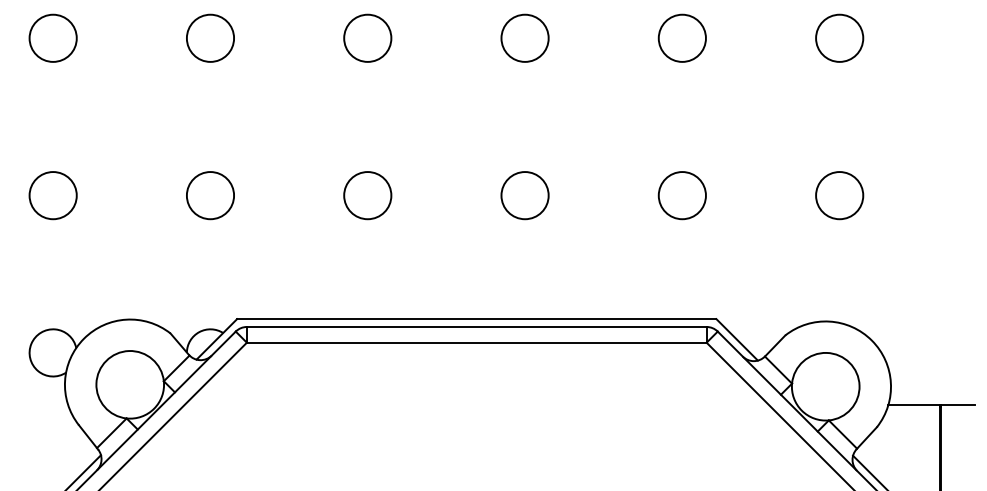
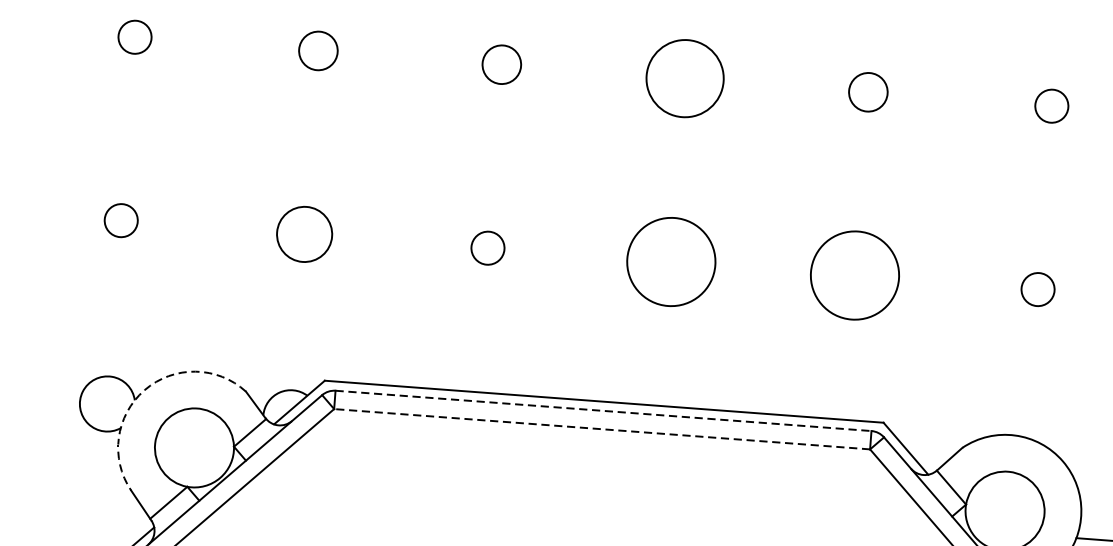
circle: (52, 37) -> (134, 36), size x0.6
circle: (210, 37) -> (318, 50), size x0.7
circle: (367, 37) -> (501, 63), size x0.7
circle: (524, 37) -> (684, 77), size x1.4
circle: (681, 37) -> (867, 91), size x0.7
circle: (839, 37) -> (1051, 105), size x0.6
circle: (52, 195) -> (120, 220), size x0.6
circle: (367, 195) -> (487, 248), size x0.6
circle: (524, 195) -> (670, 261), size x1.6
circle: (681, 195) -> (853, 275), size x1.6
circle: (839, 195) -> (1037, 289), size x0.6
line: (476, 326) -> (603, 410), solid -> dashed
arc: (84, 338) -> (145, 389), solid -> dashed
line: (476, 342) -> (601, 428), solid -> dashed

